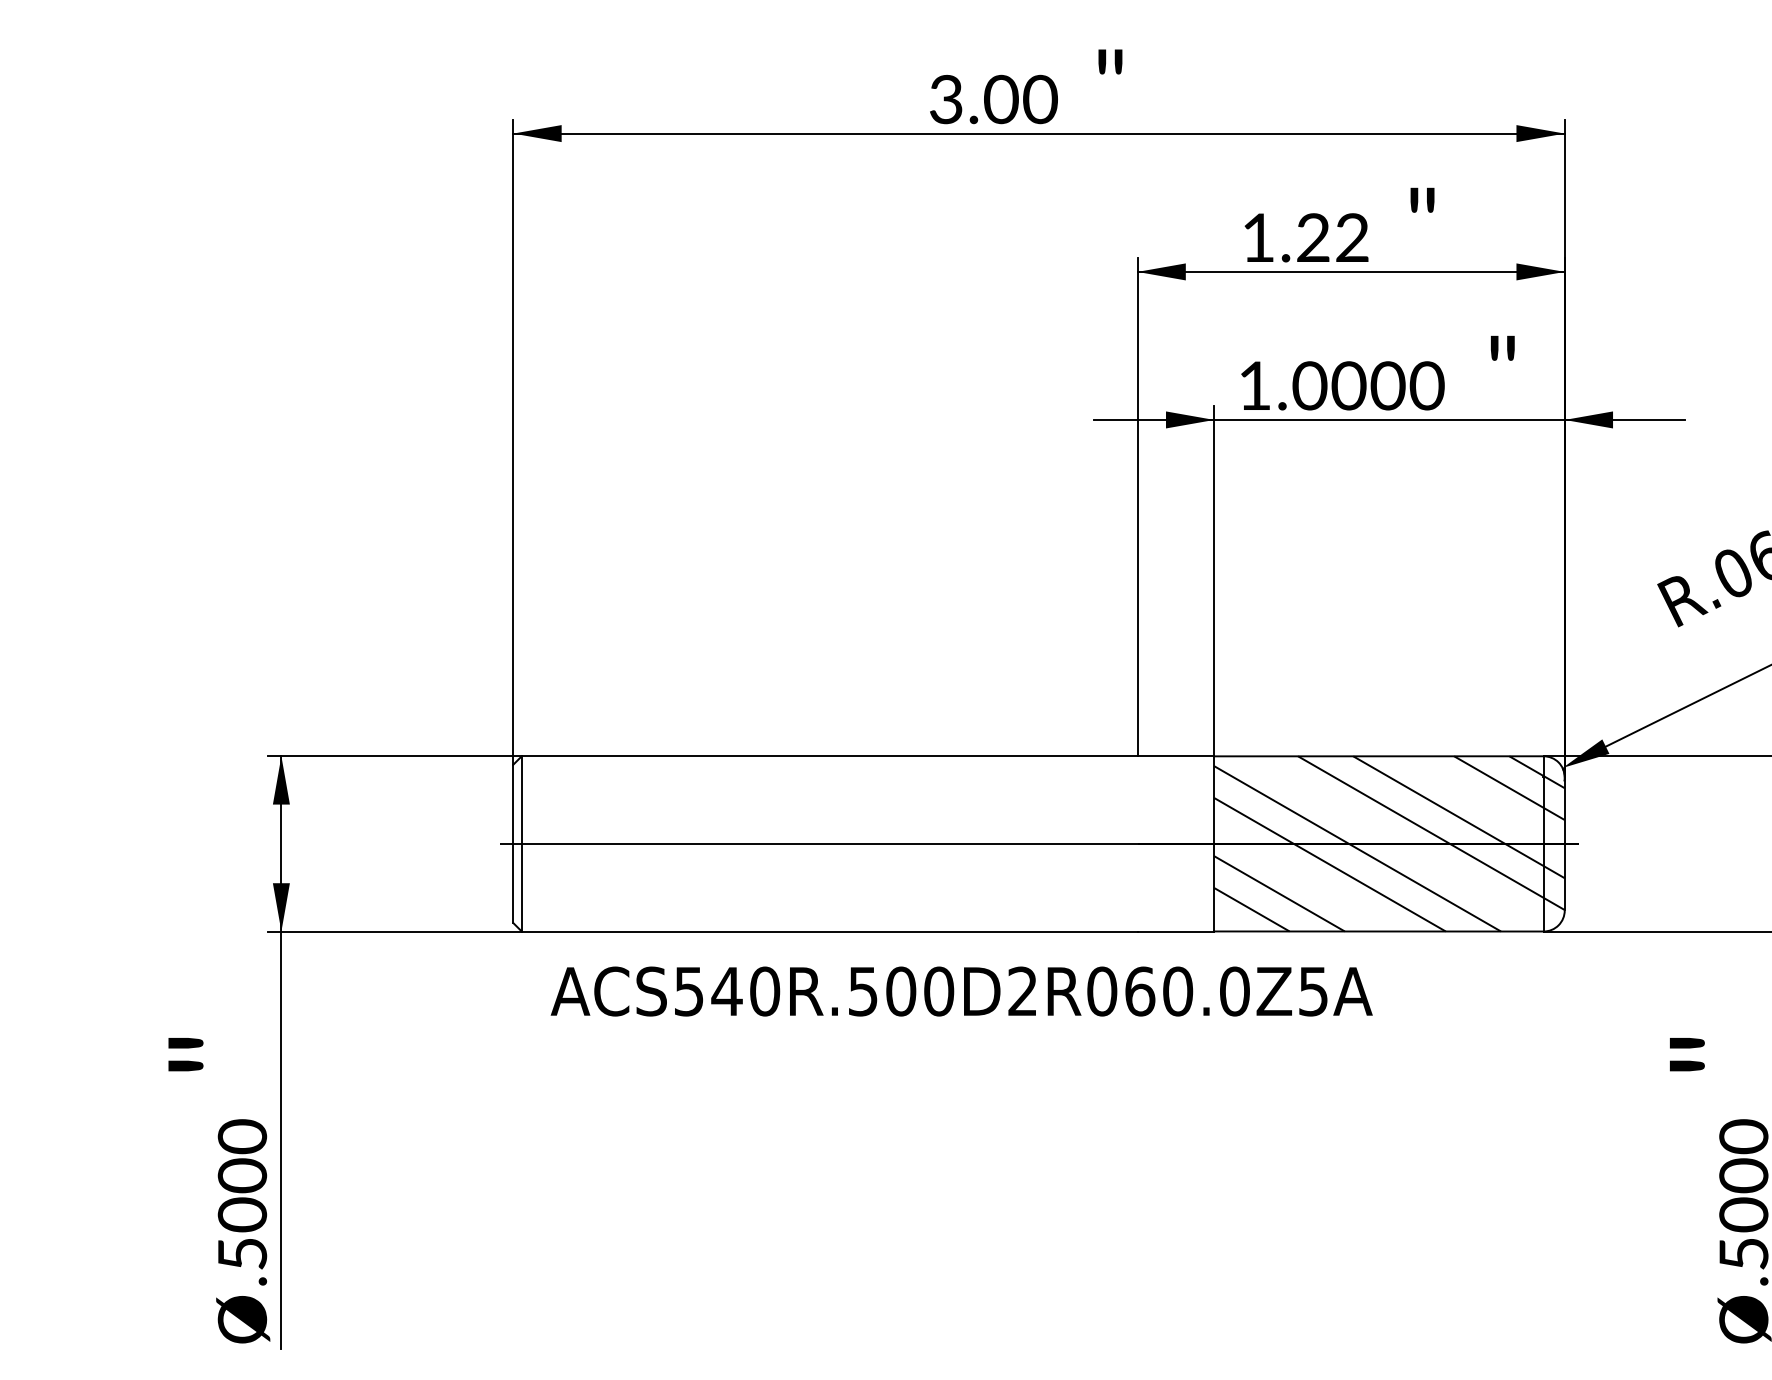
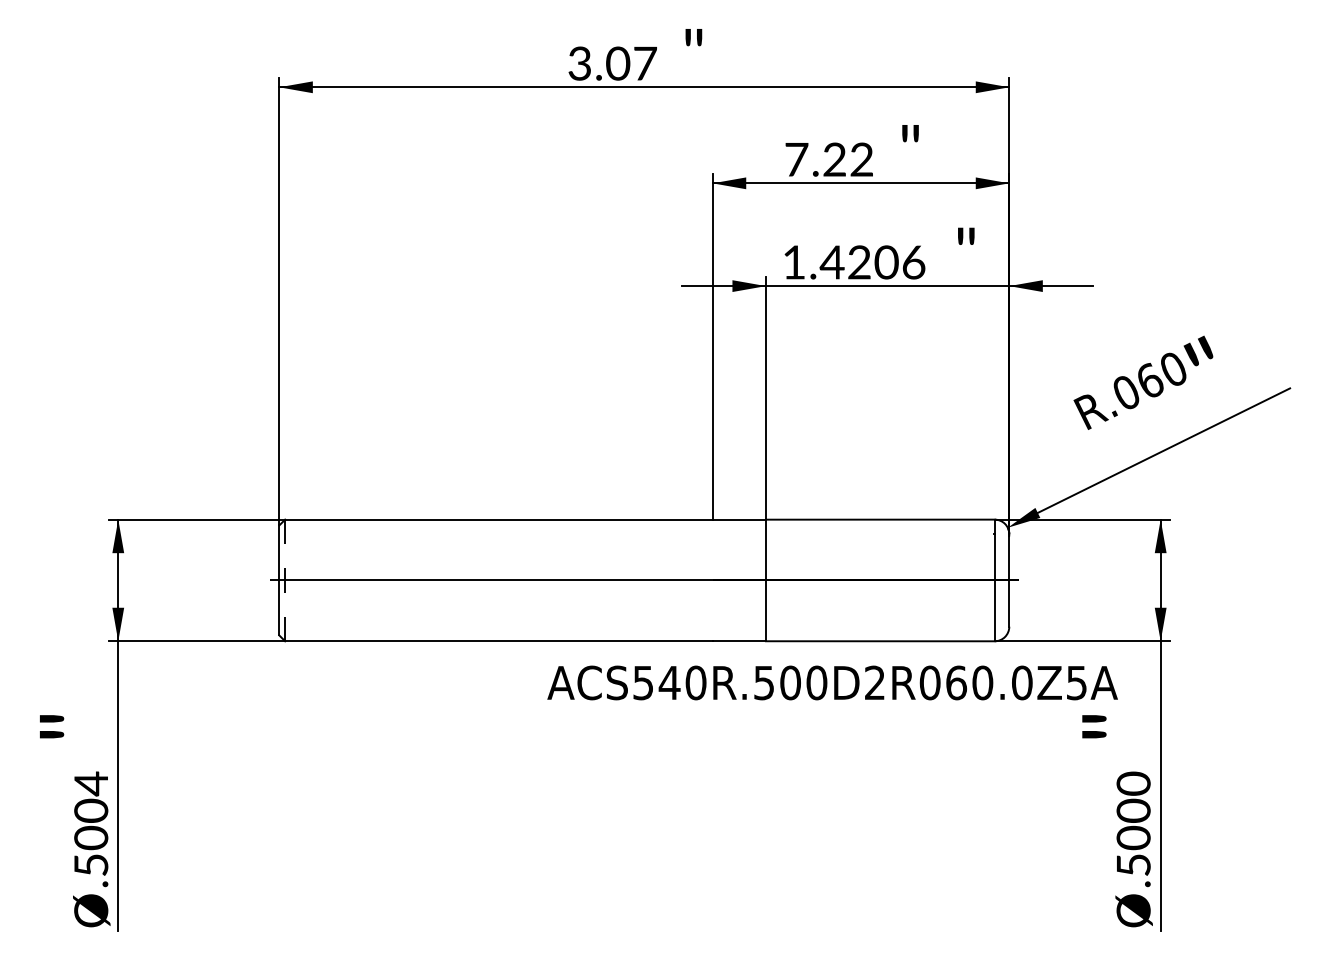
text: (1040, 99) -> (645, 63), 3.00 -> 3.07
text: (1258, 237) -> (796, 159), 1.22 -> 7.22
text: (1367, 385) -> (872, 262), 1.0000 -> 1.4206
line: (522, 843) -> (285, 580), solid -> dashed
hatch: (1389, 843) -> (887, 580), removed
text: (961, 990) -> (832, 682), moved
text: (242, 1136) -> (91, 783), .5000 -> .5004

